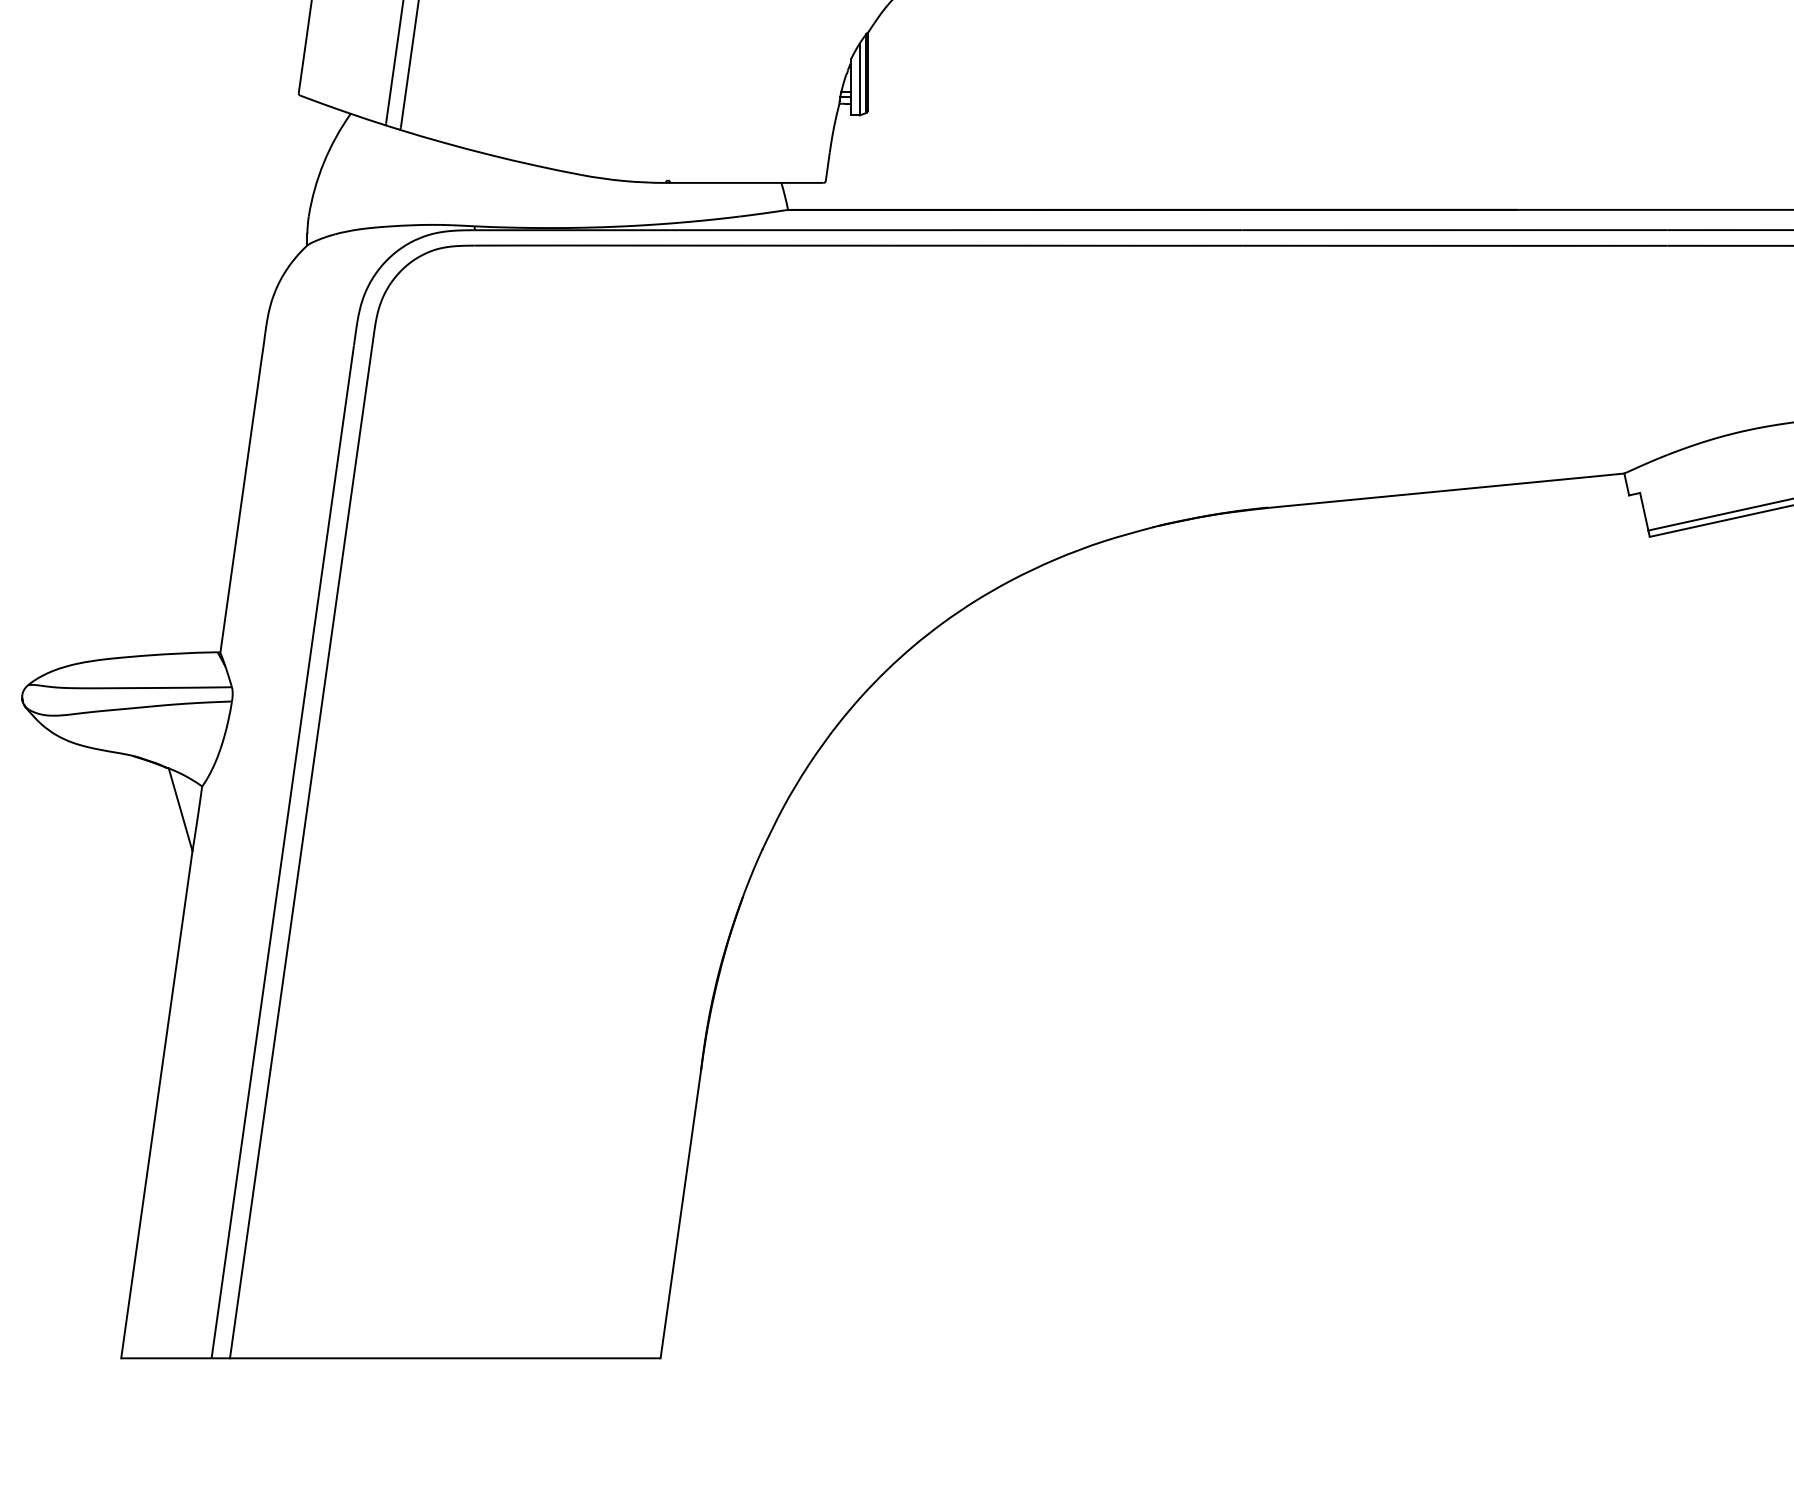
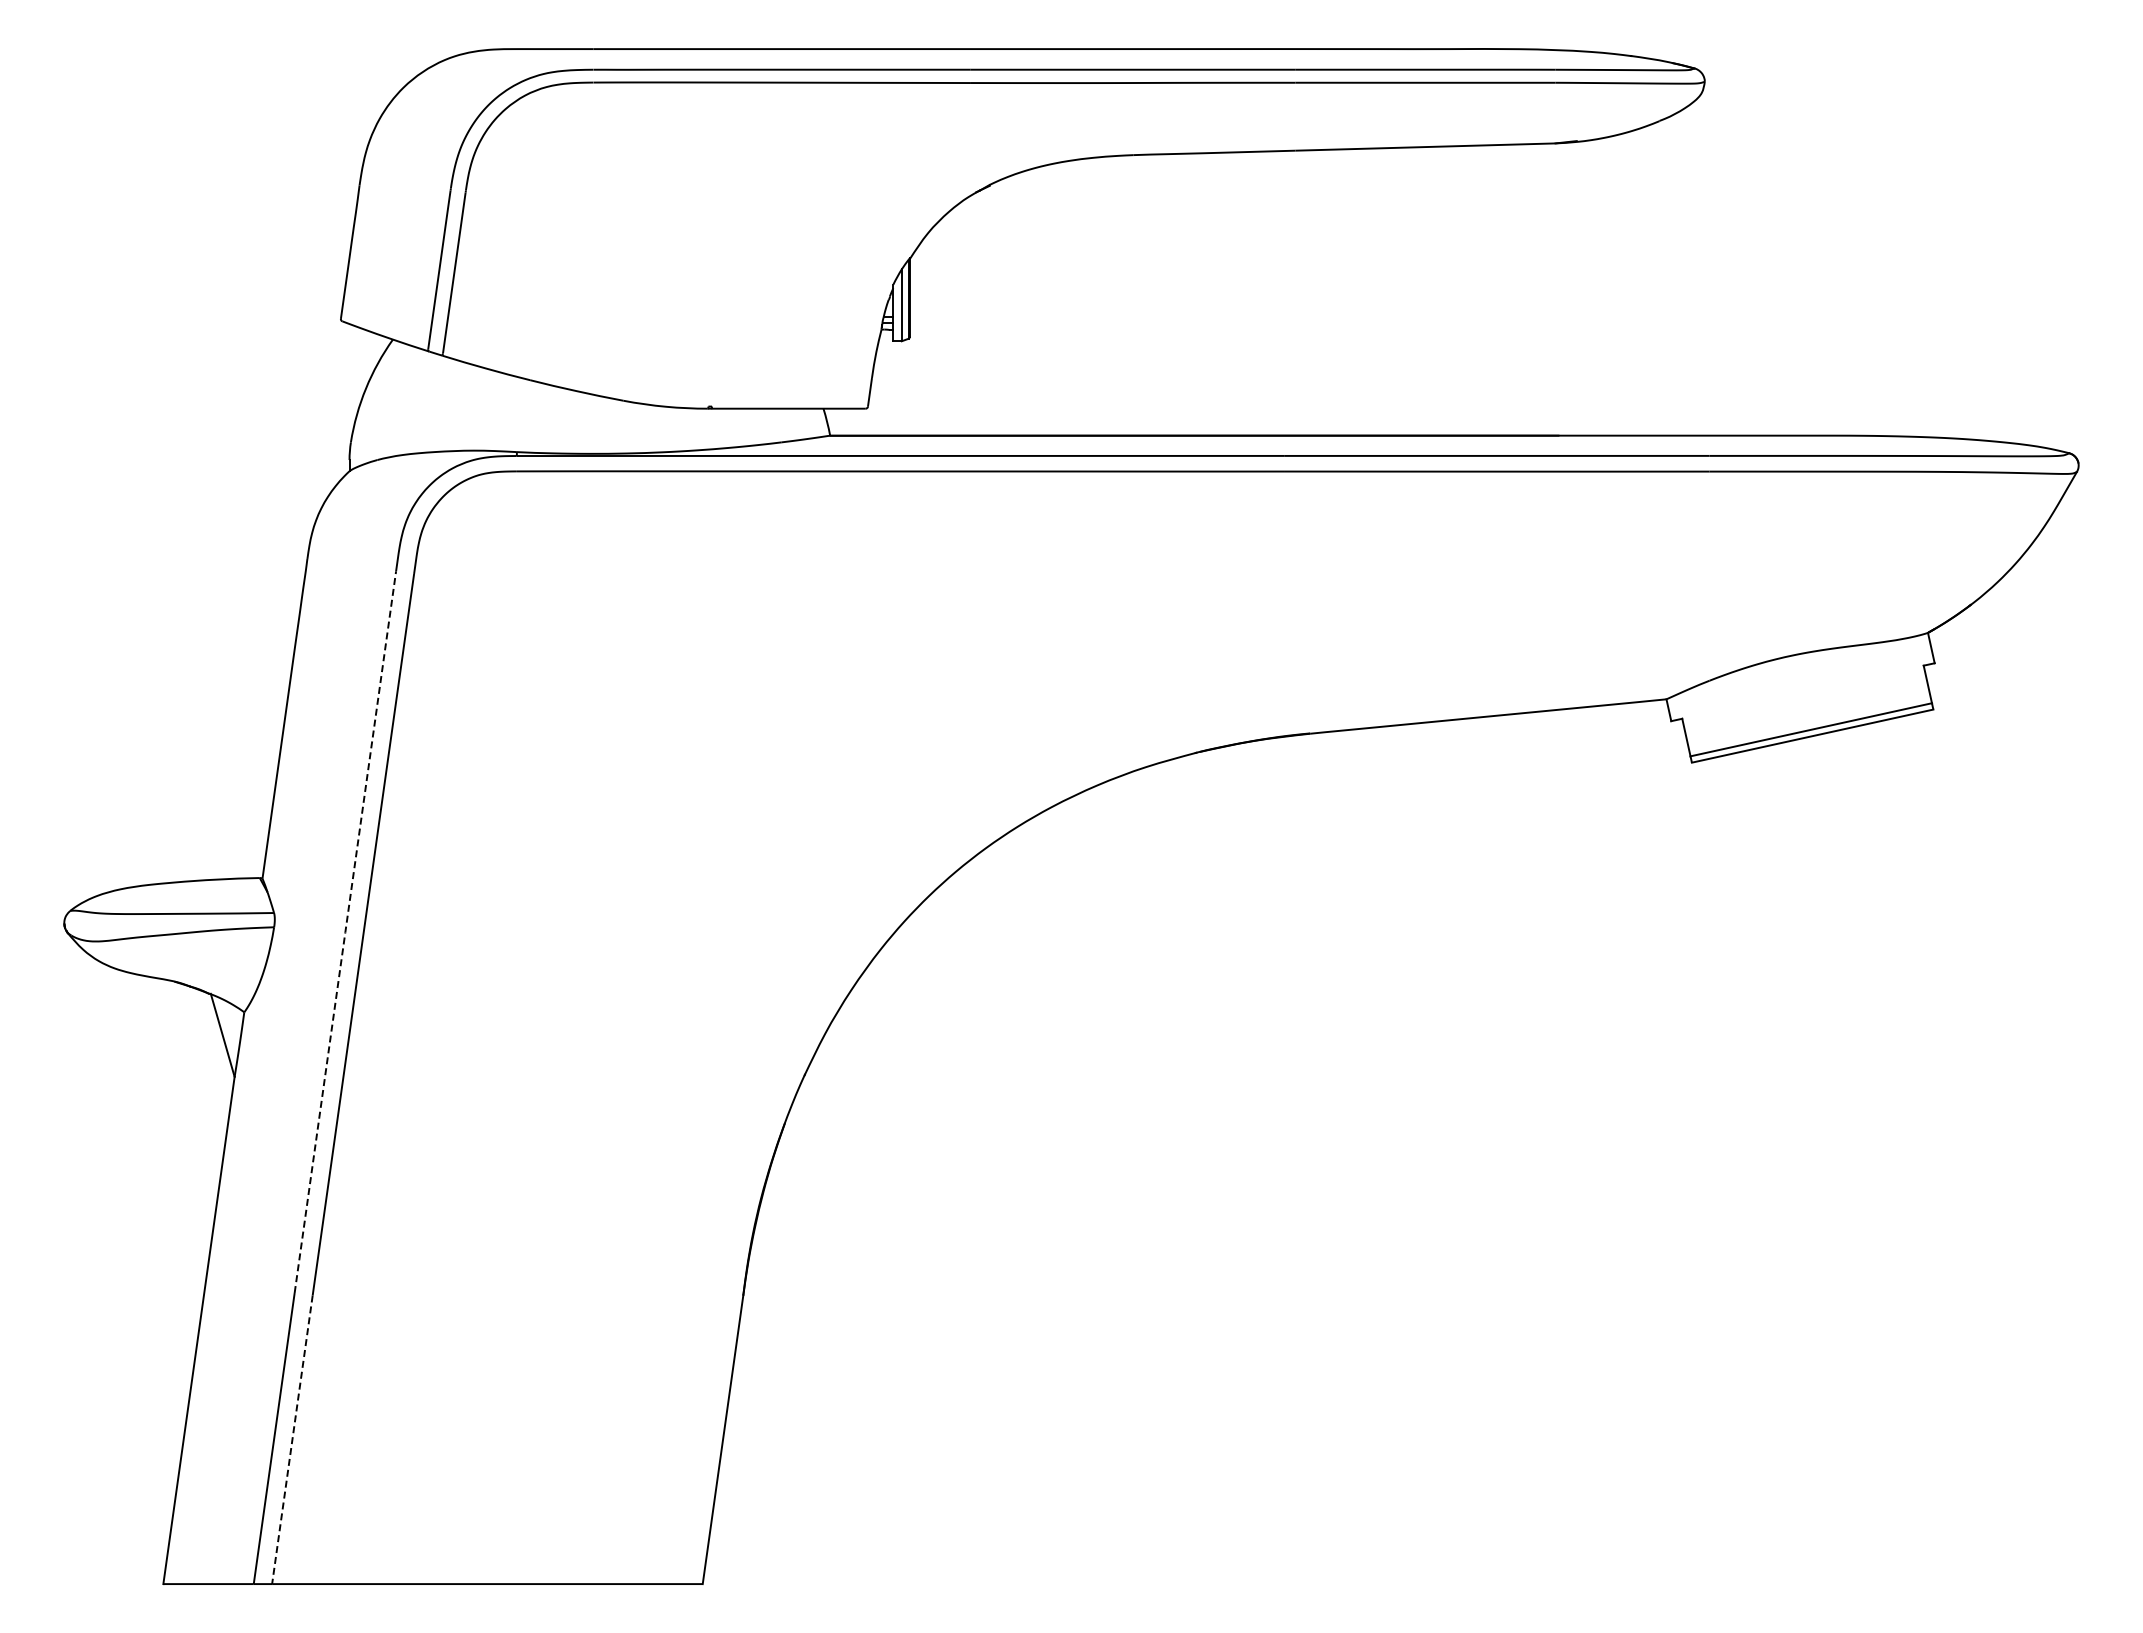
line: (303, 706) -> (345, 932), solid -> dashed
line: (250, 1213) -> (292, 1439), solid -> dashed

